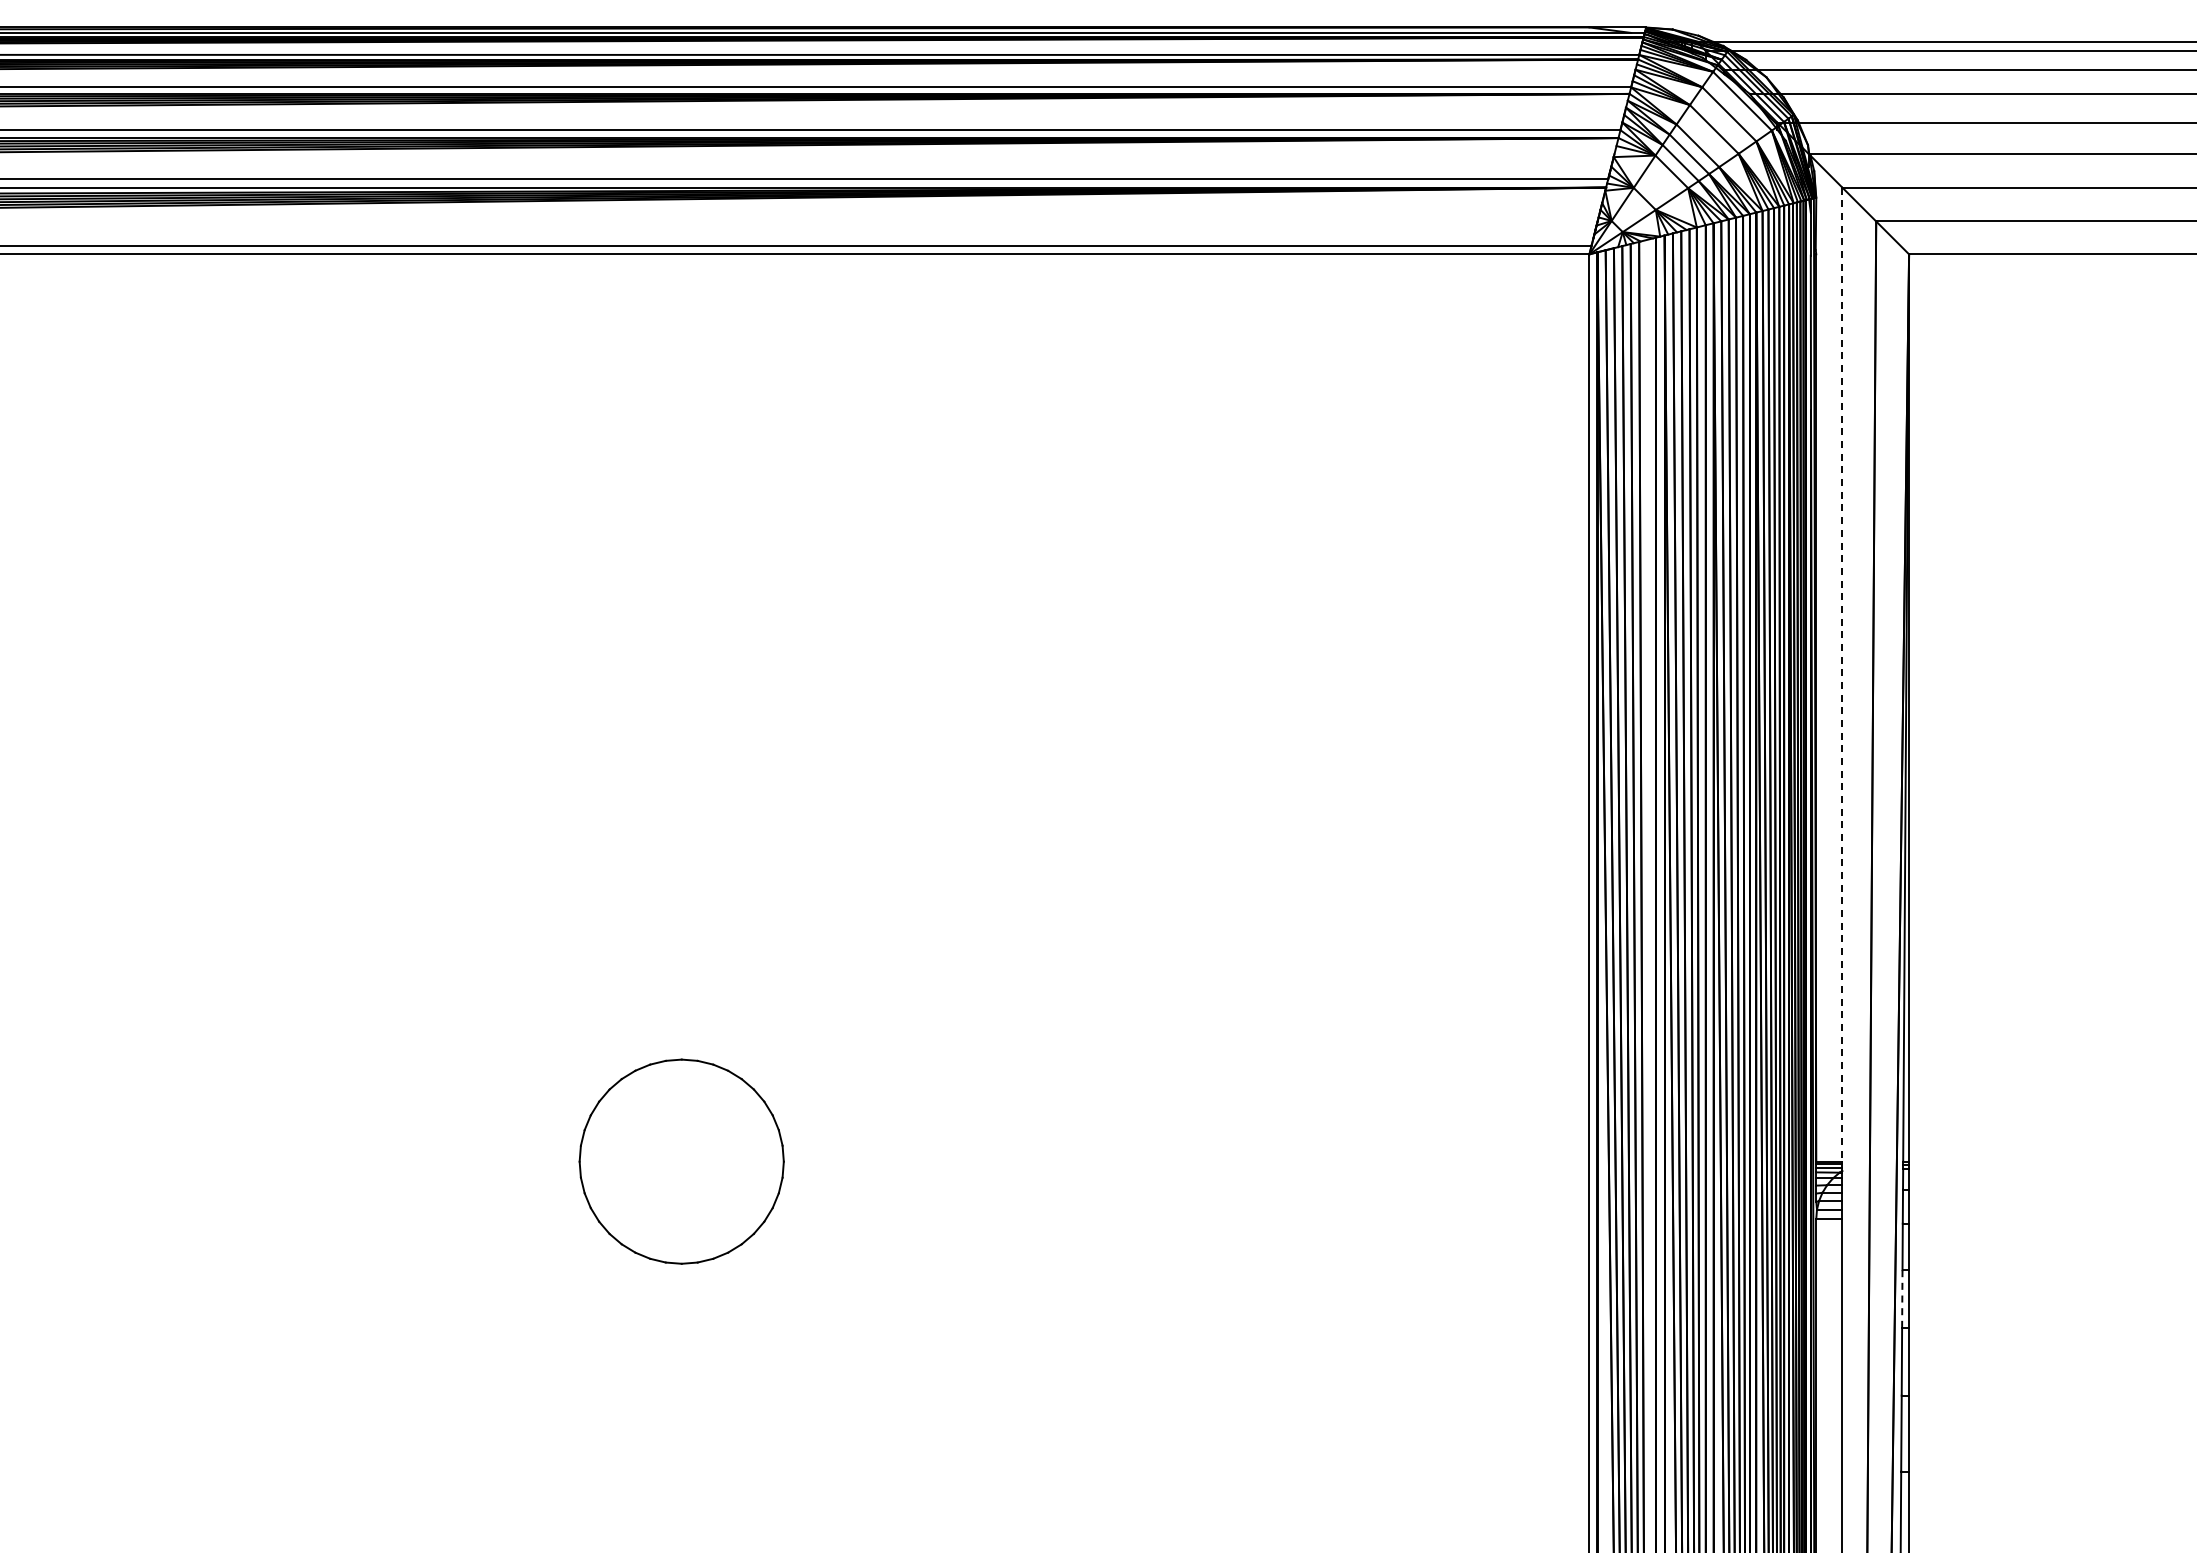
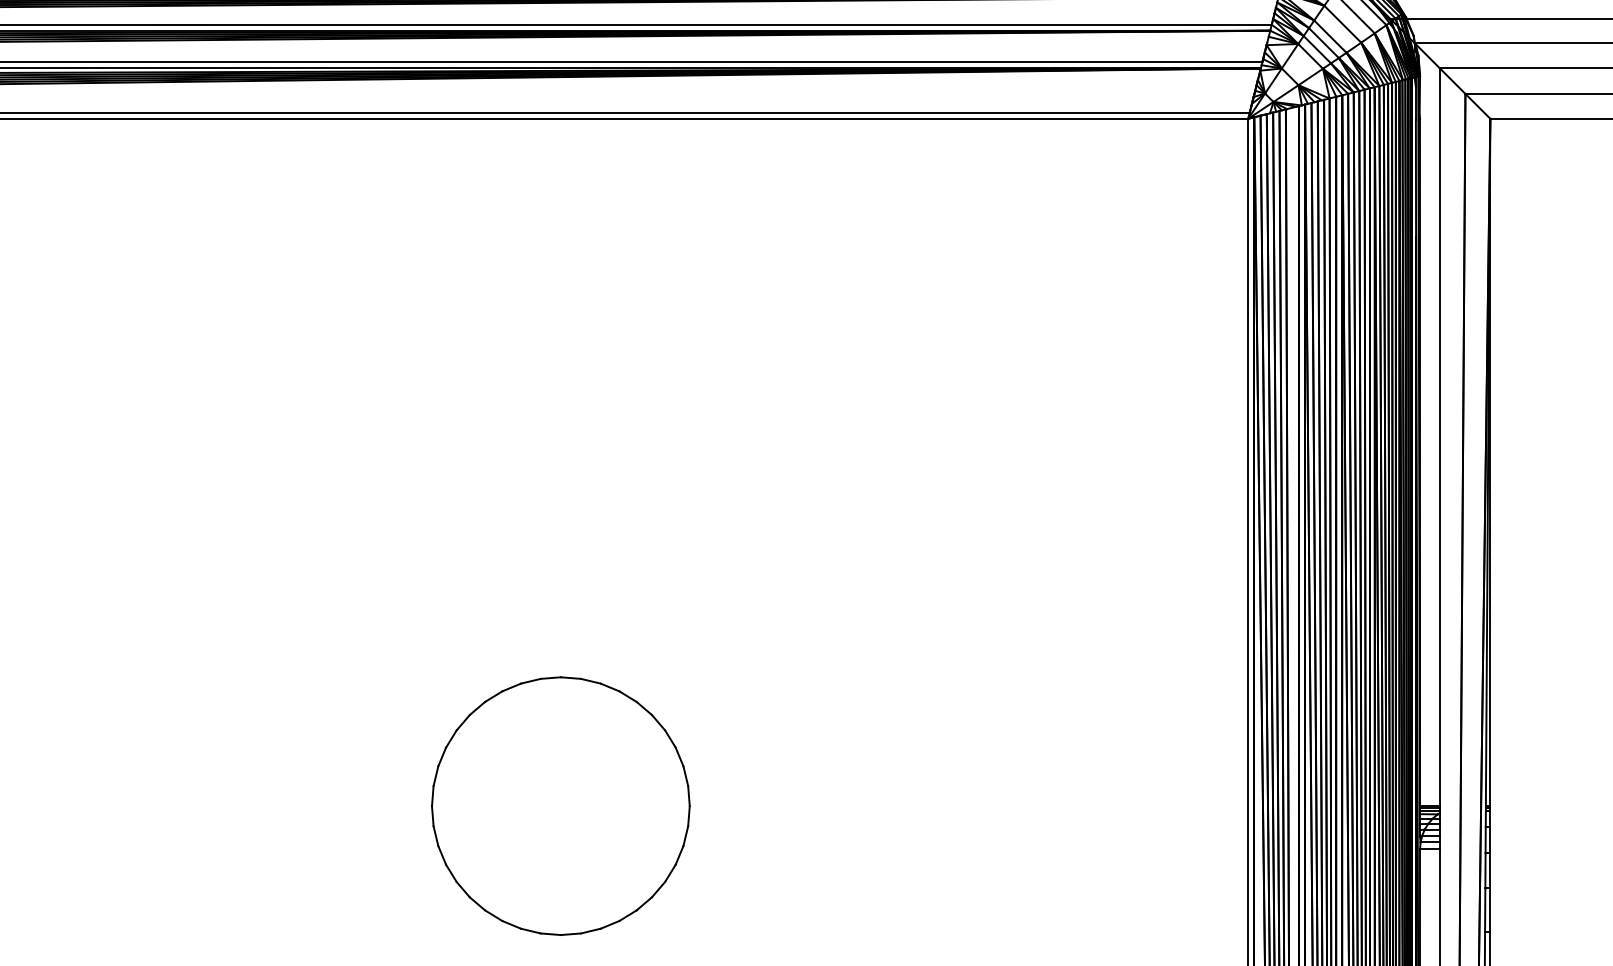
line: (1842, 675) -> (1439, 437), dashed -> solid
part: (681, 1161) -> (560, 805), size x1.67
line: (1902, 1299) -> (1485, 910), dashed -> solid

